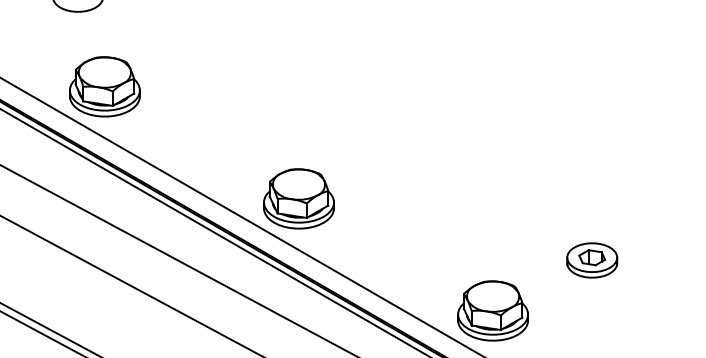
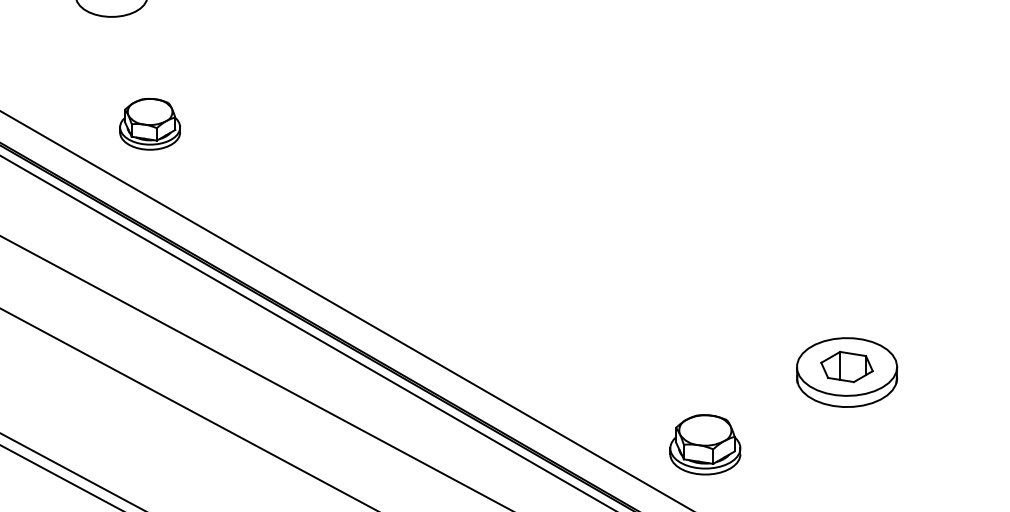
part: (104, 86) -> (149, 123), size x0.6
part: (298, 198) -> (427, 283), removed
part: (592, 260) -> (847, 372), size x1.4
part: (492, 310) -> (704, 444), size x0.7

